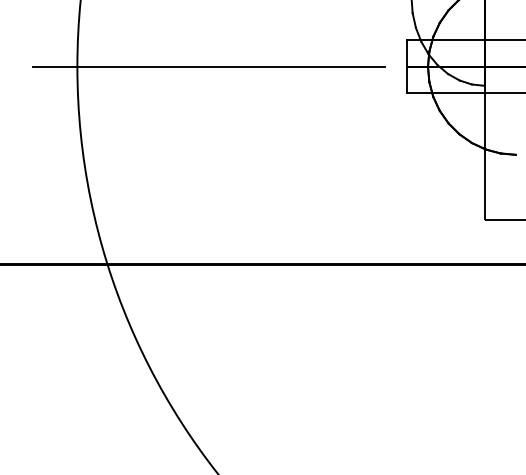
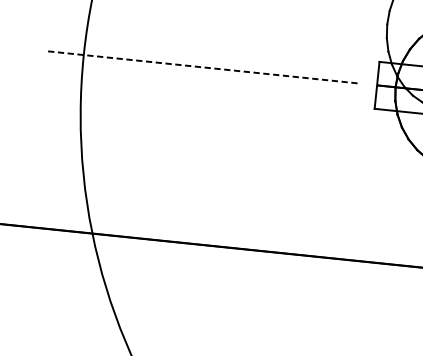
line: (209, 66) -> (201, 66), solid -> dashed

